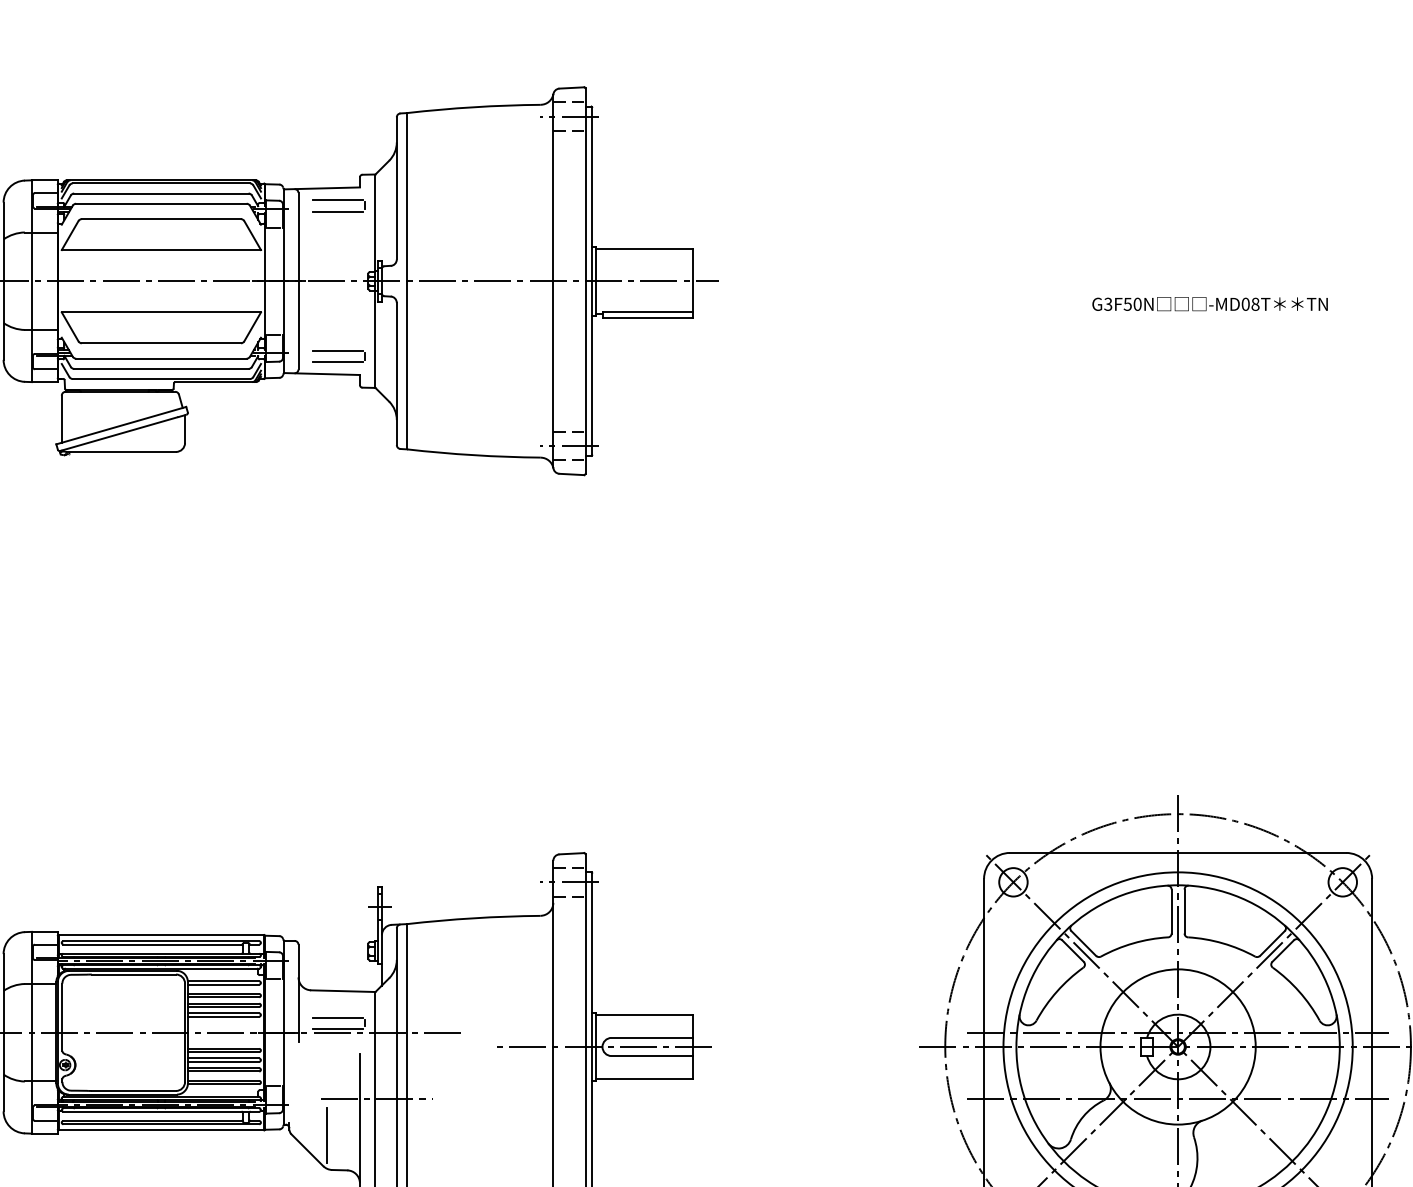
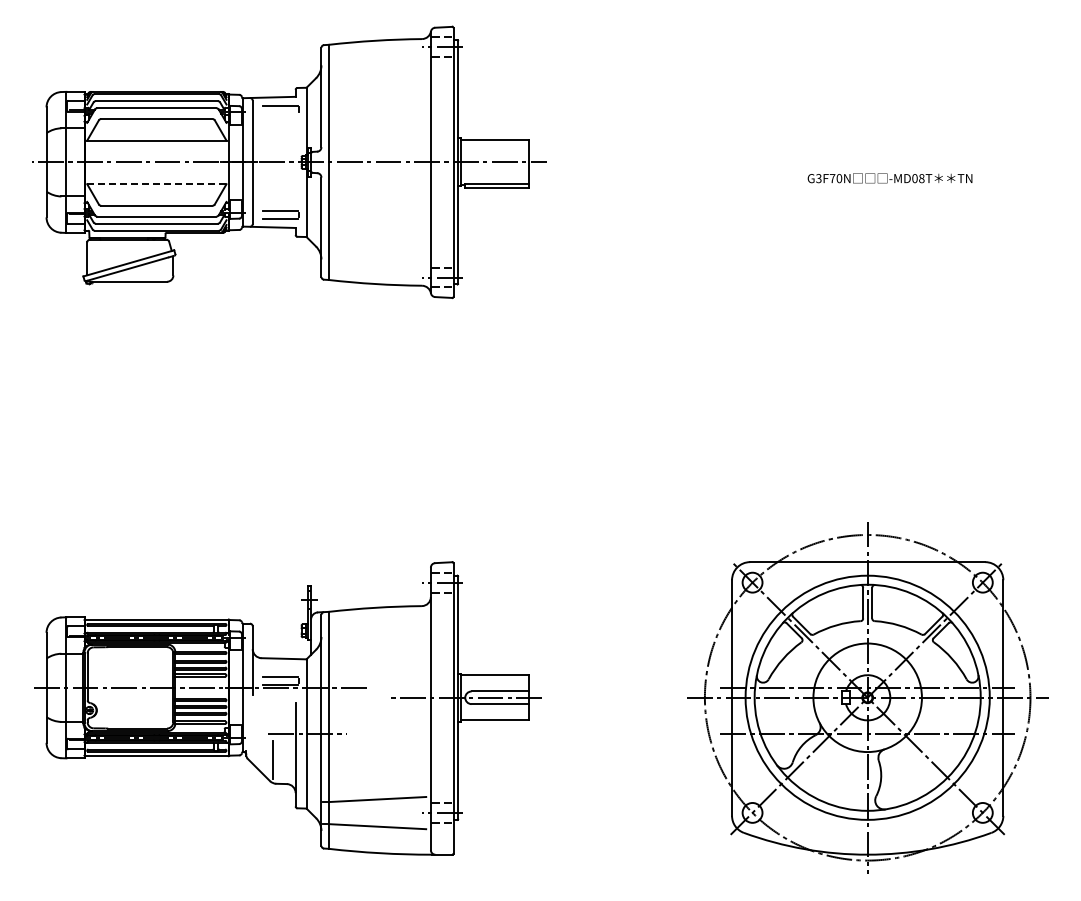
line: (338, 211) -> (280, 113), removed
text: (1127, 304) -> (832, 178), G3F50N -> G3F70N
line: (160, 312) -> (156, 184), solid -> dashed

